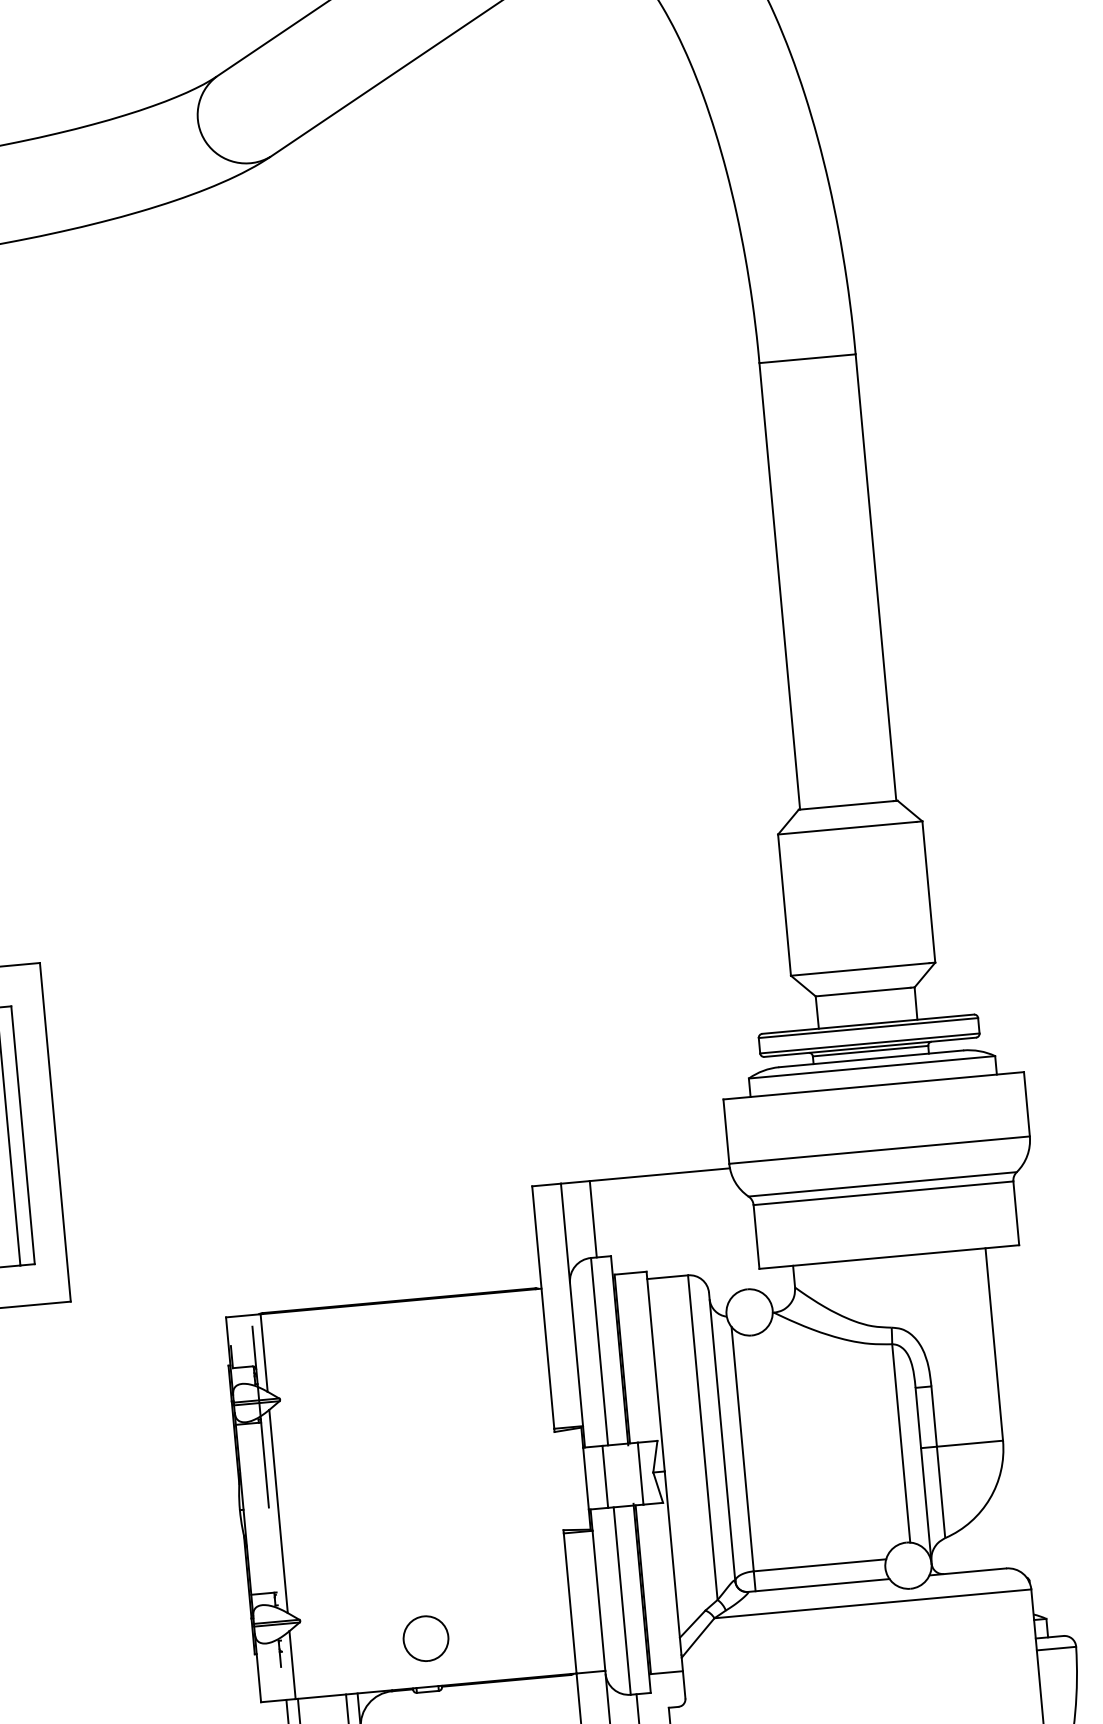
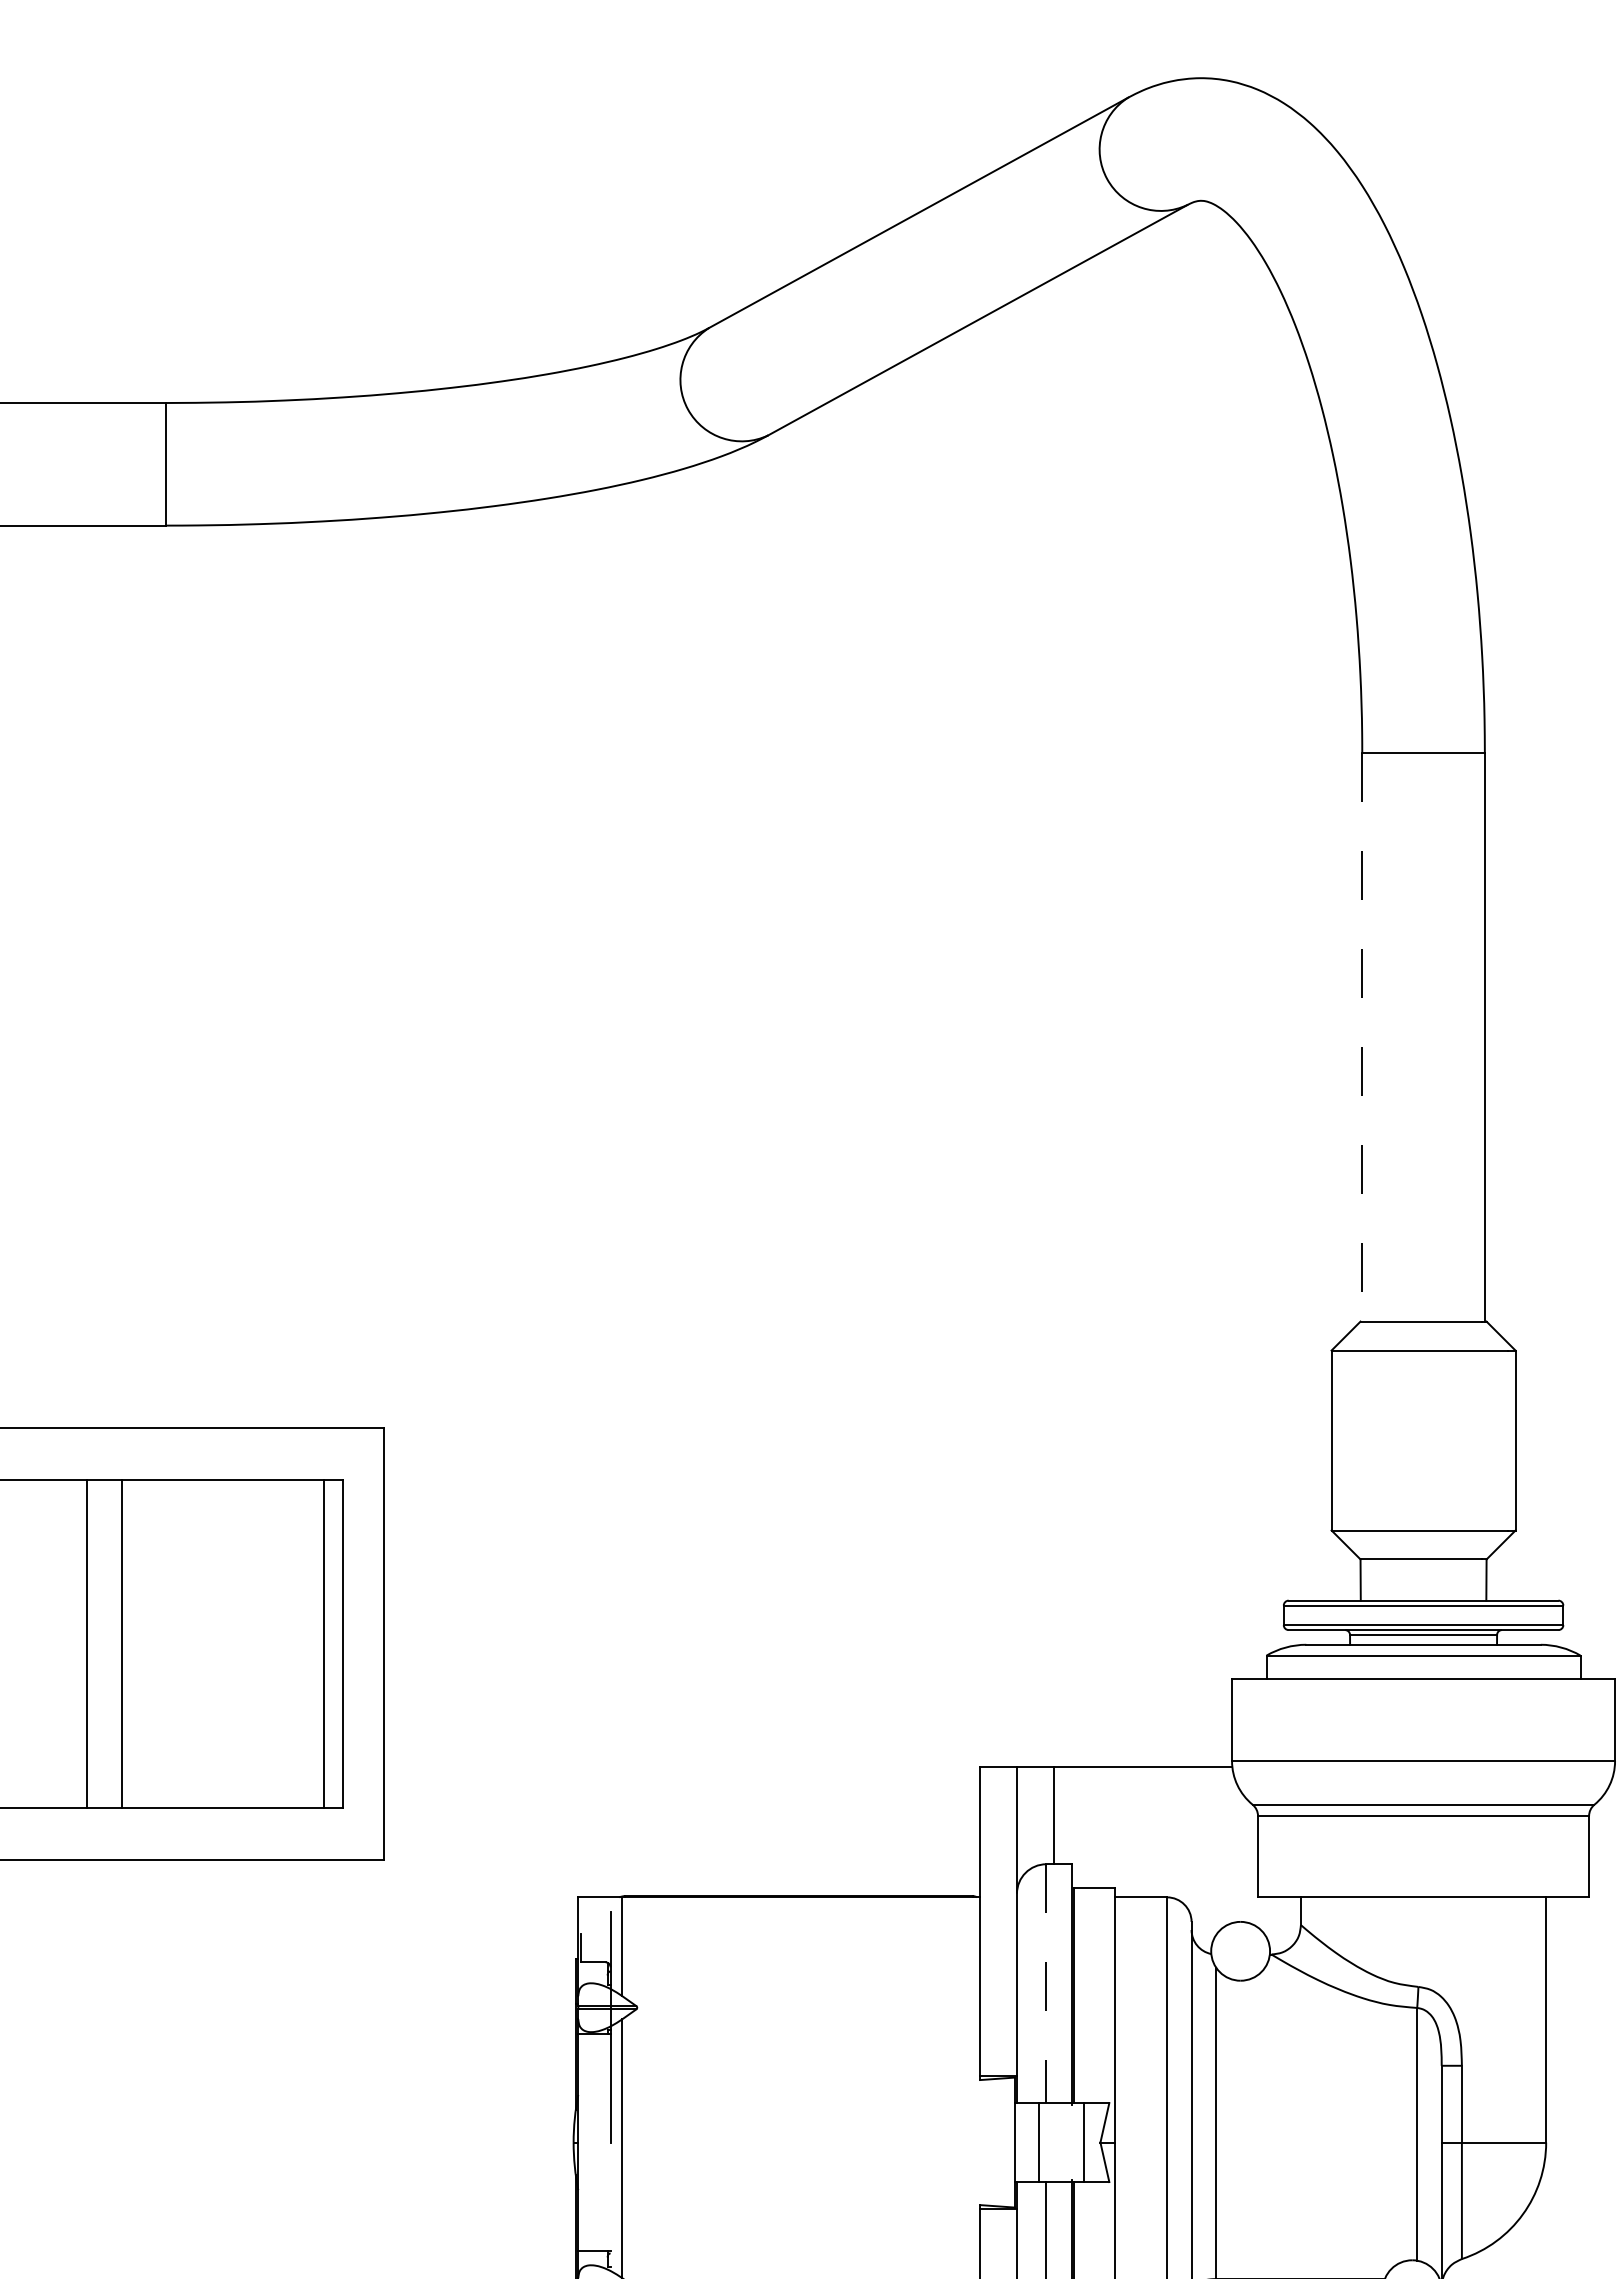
line: (780, 586) -> (1362, 1037), solid -> dashed
line: (599, 1352) -> (1046, 1984), solid -> dashed

